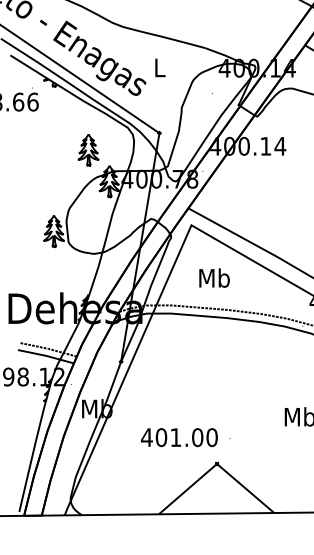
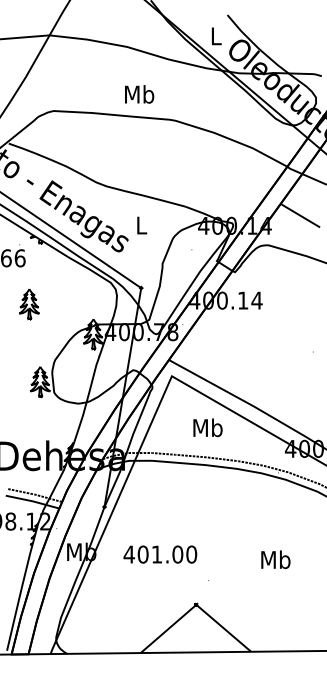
part: (88, 150) -> (29, 304), moved
text: (214, 277) -> (207, 427), moved
text: (179, 437) -> (160, 554), moved

